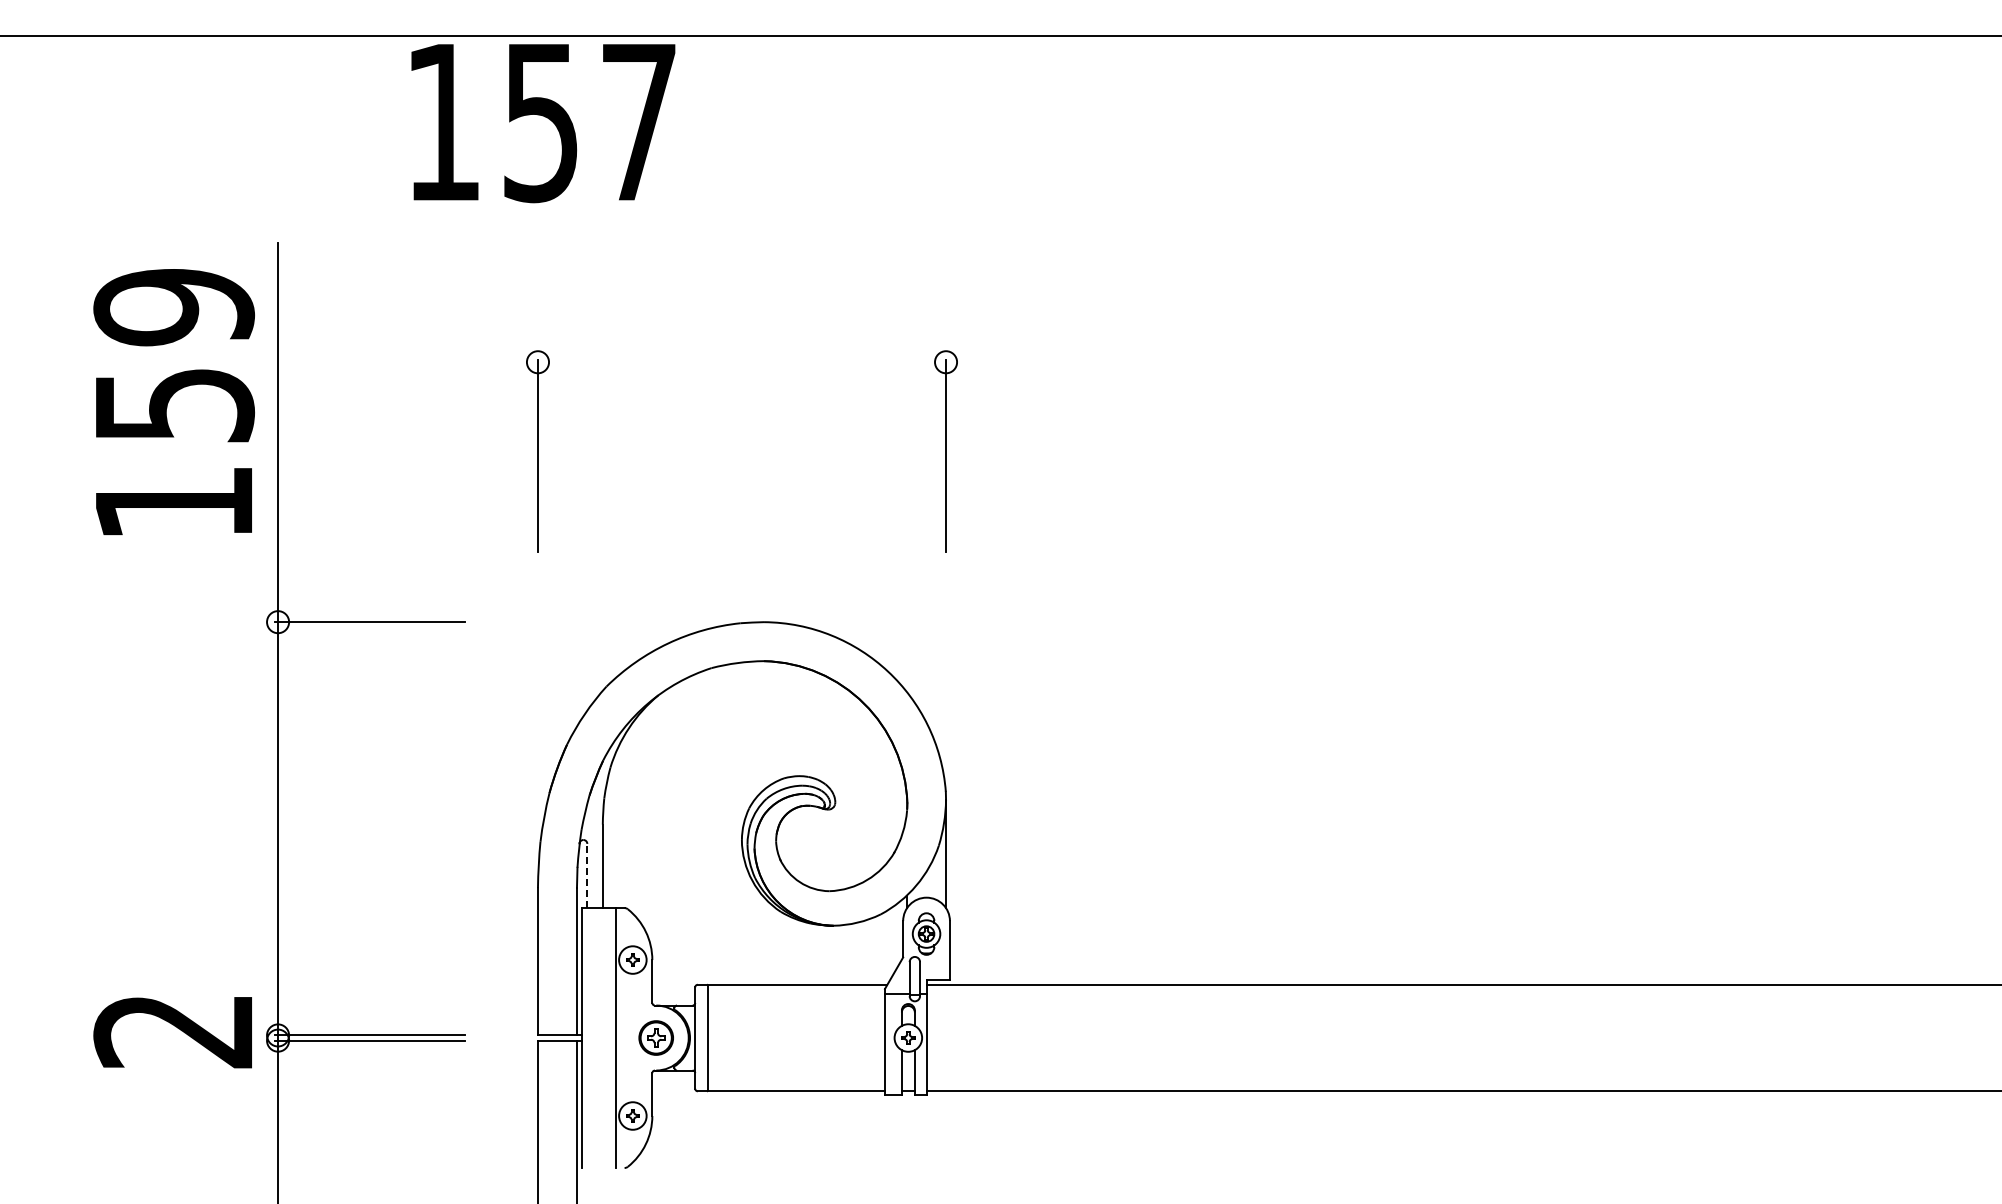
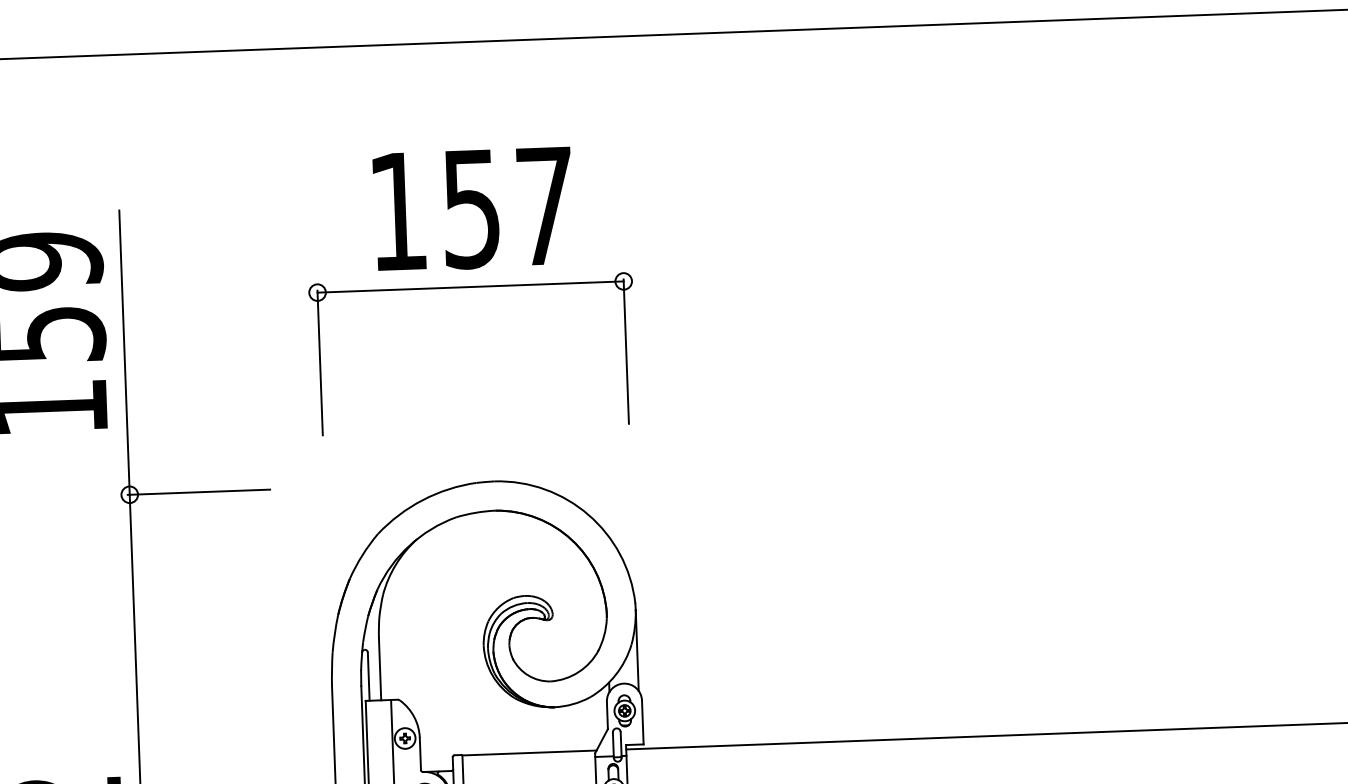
text: (543, 123) -> (473, 209), moved
line: (741, 362) -> (470, 287), added
line: (587, 875) -> (368, 676), dashed -> solid

